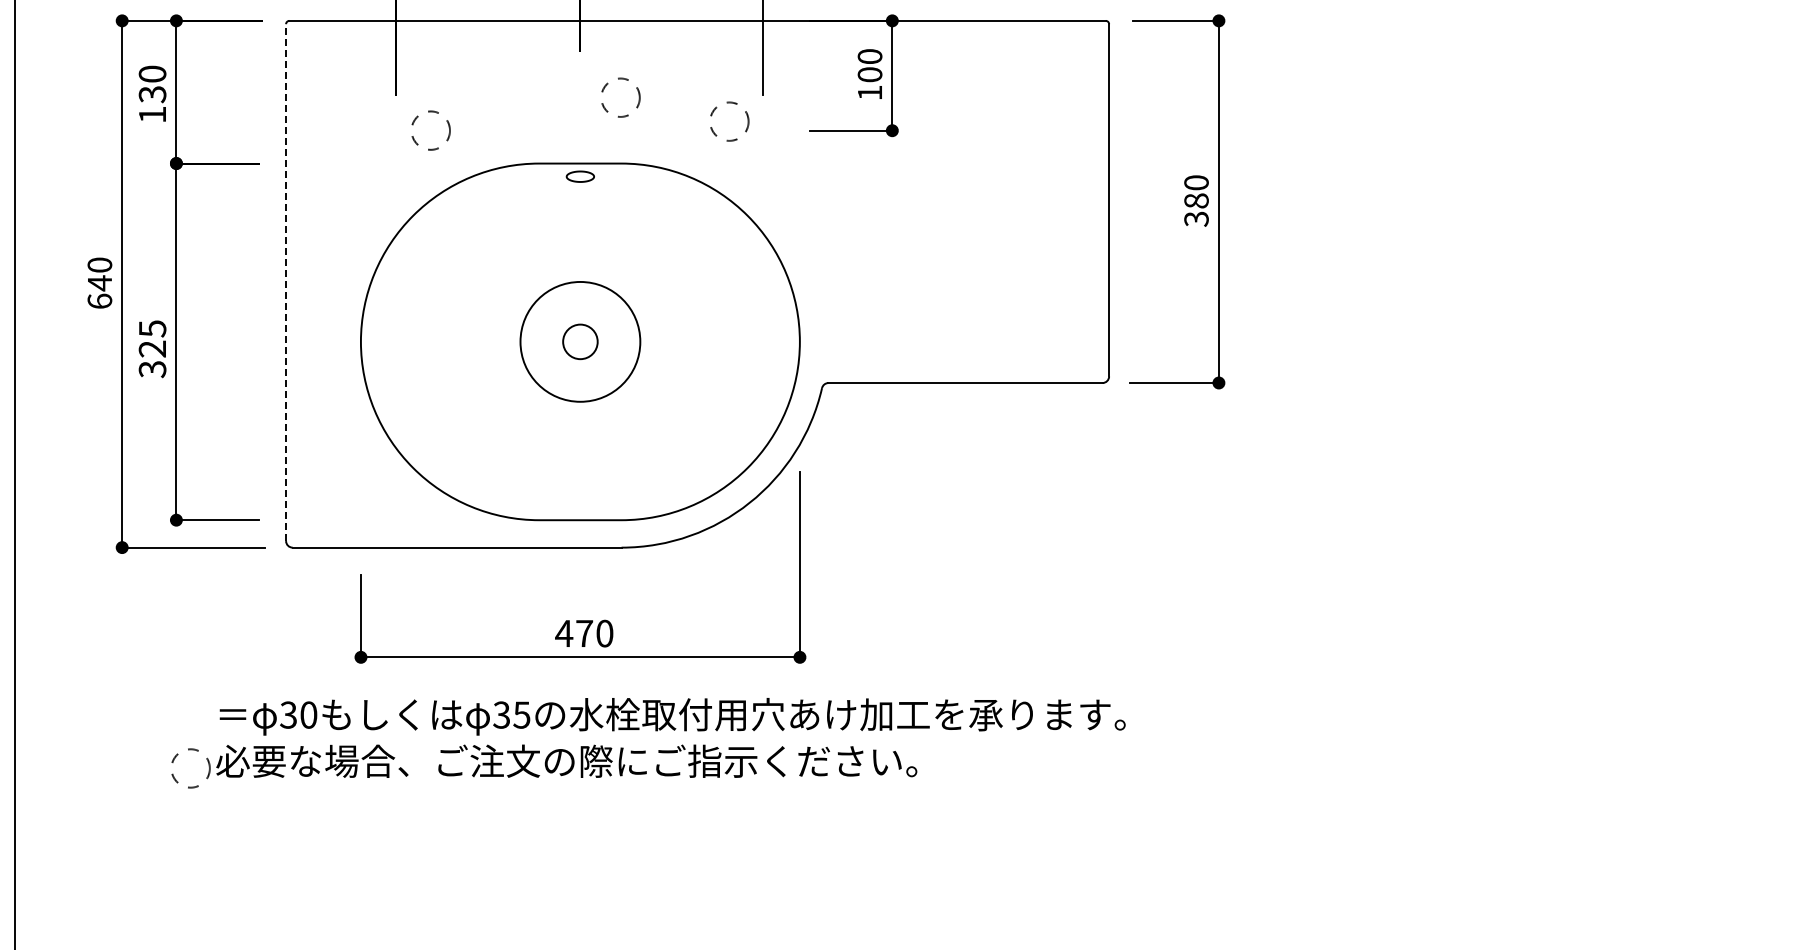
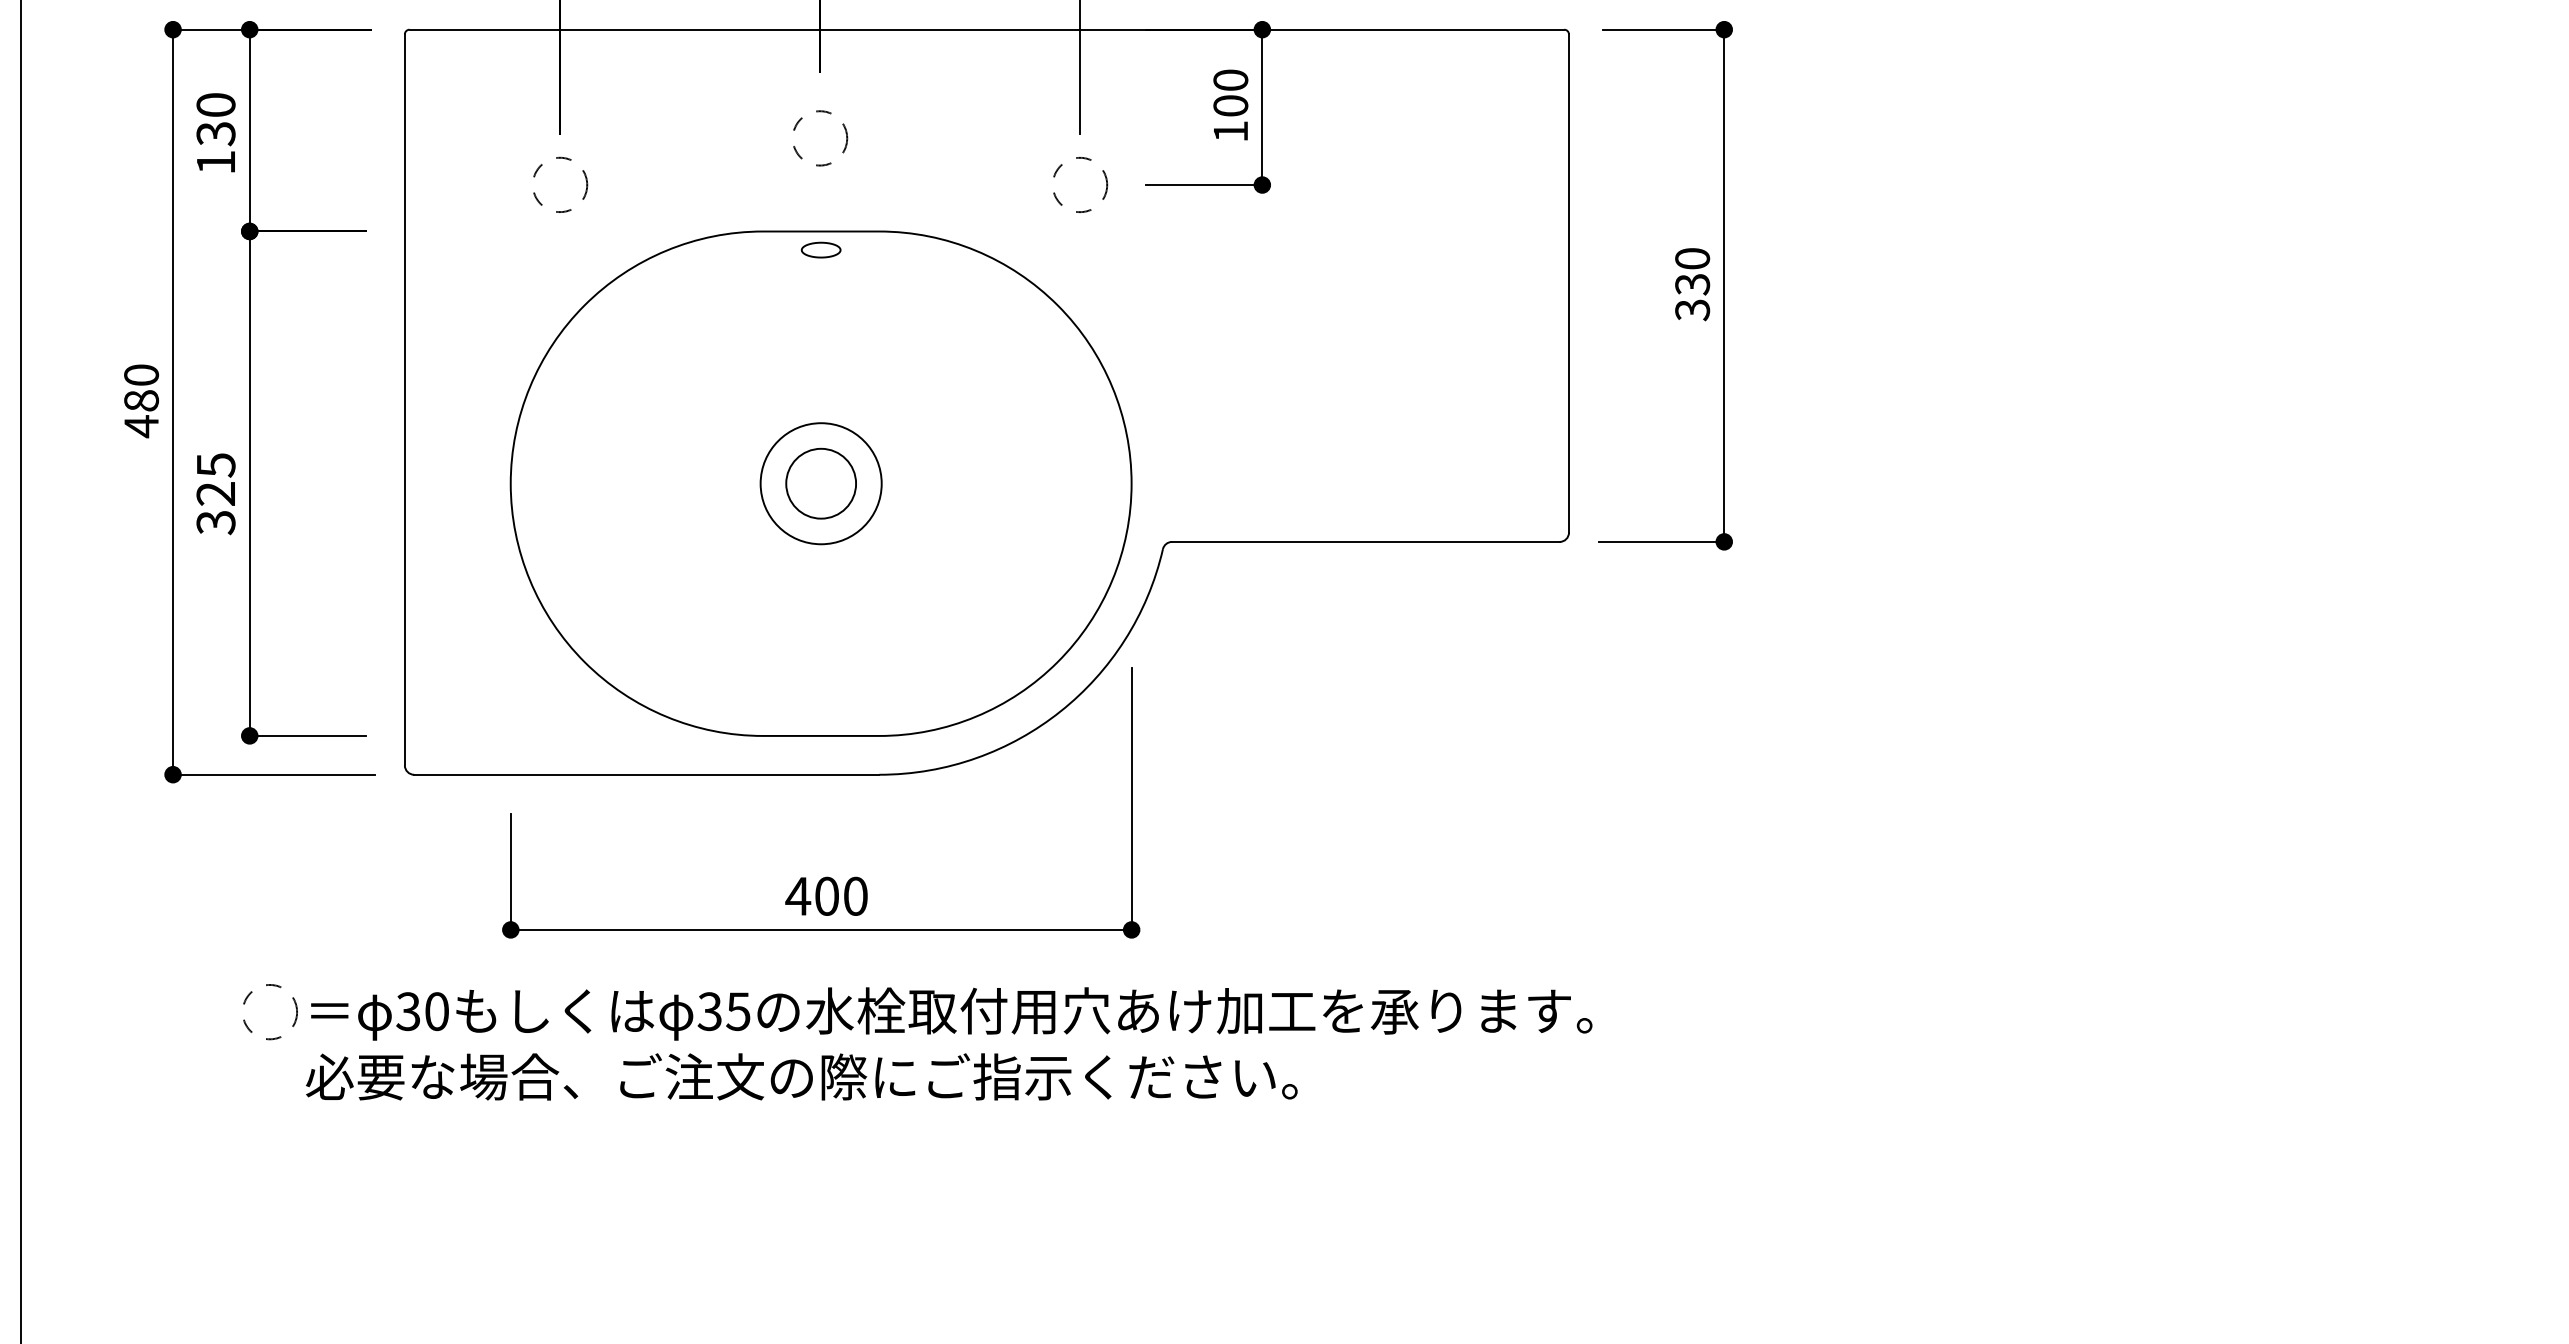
circle: (620, 97) -> (819, 138), moved
circle: (729, 121) -> (1080, 184), moved
circle: (430, 130) -> (559, 184), moved
text: (1196, 200) -> (1692, 283), 380 -> 330
line: (286, 282) -> (405, 399), dashed -> solid
text: (99, 292) -> (140, 413), 640 -> 480
circle: (580, 341) -> (821, 483), size x0.71
circle: (580, 341) -> (821, 483), size x1.43
text: (584, 633) -> (826, 896), 470 -> 400
circle: (190, 768) -> (269, 1012), moved

